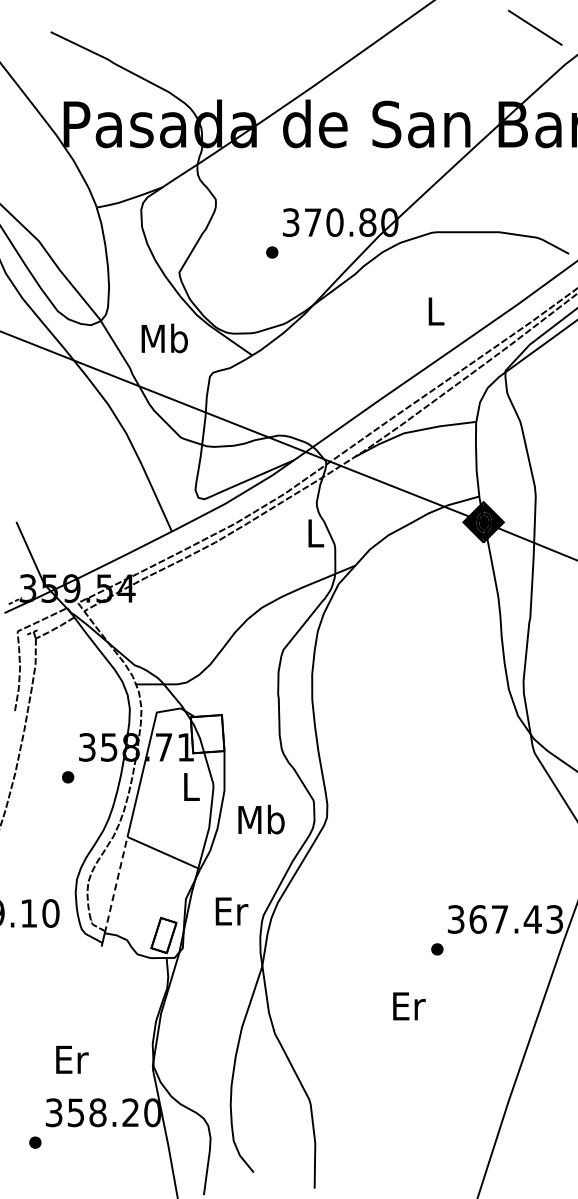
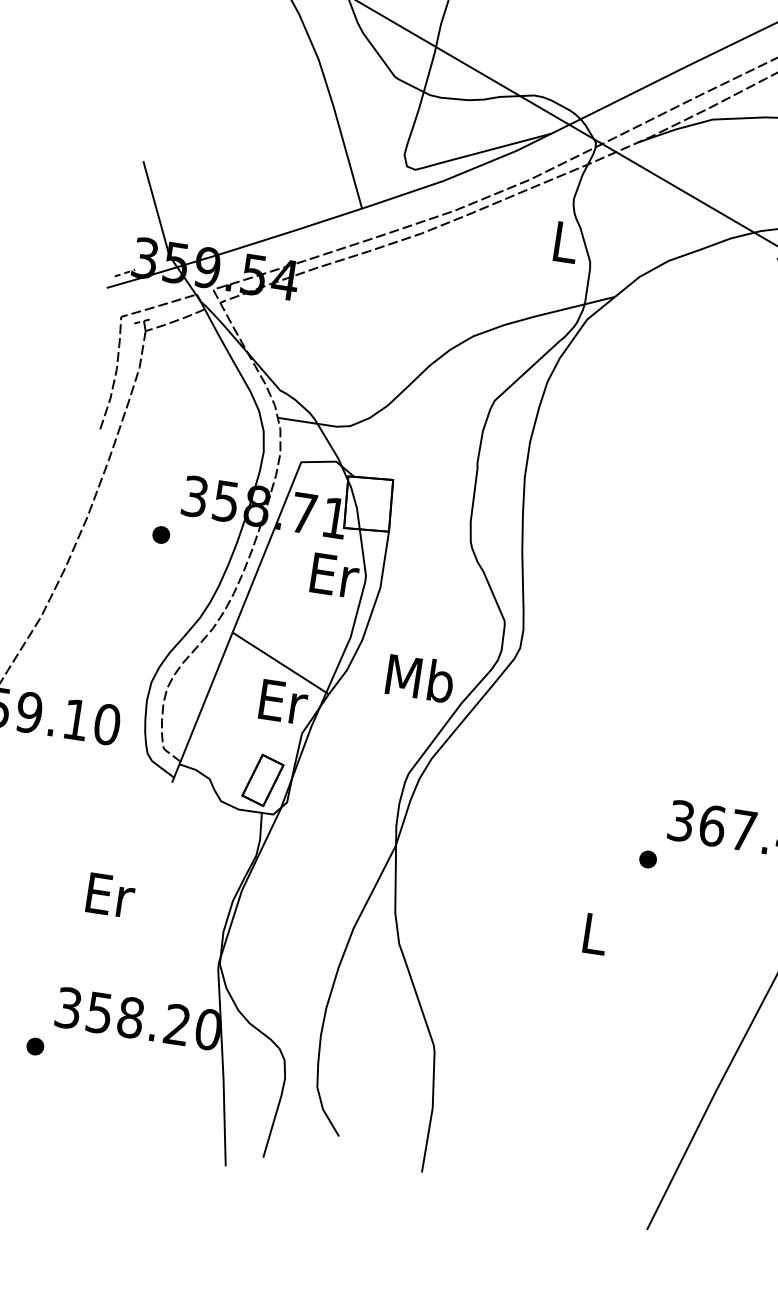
text: (191, 786) -> (334, 574), L -> Er
text: (261, 819) -> (420, 678), moved
line: (116, 884) -> (206, 697), dashed -> solid
text: (231, 911) -> (282, 702), moved
text: (409, 1006) -> (596, 934), Er -> L
text: (72, 1059) -> (111, 895), moved

